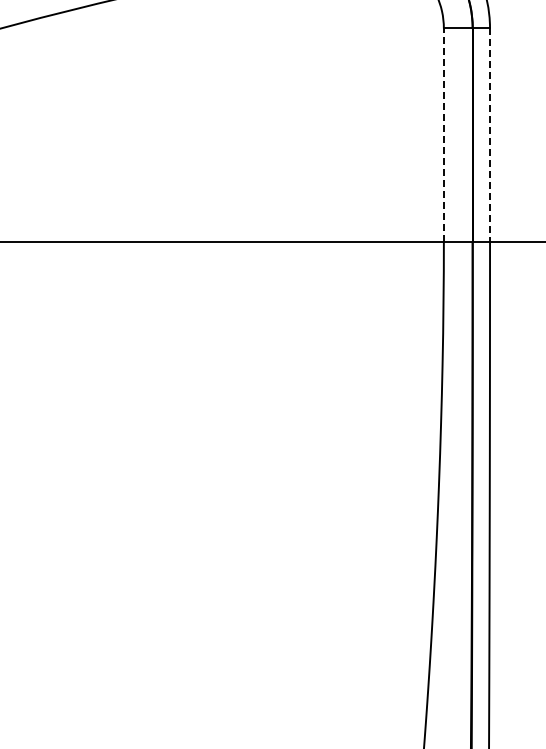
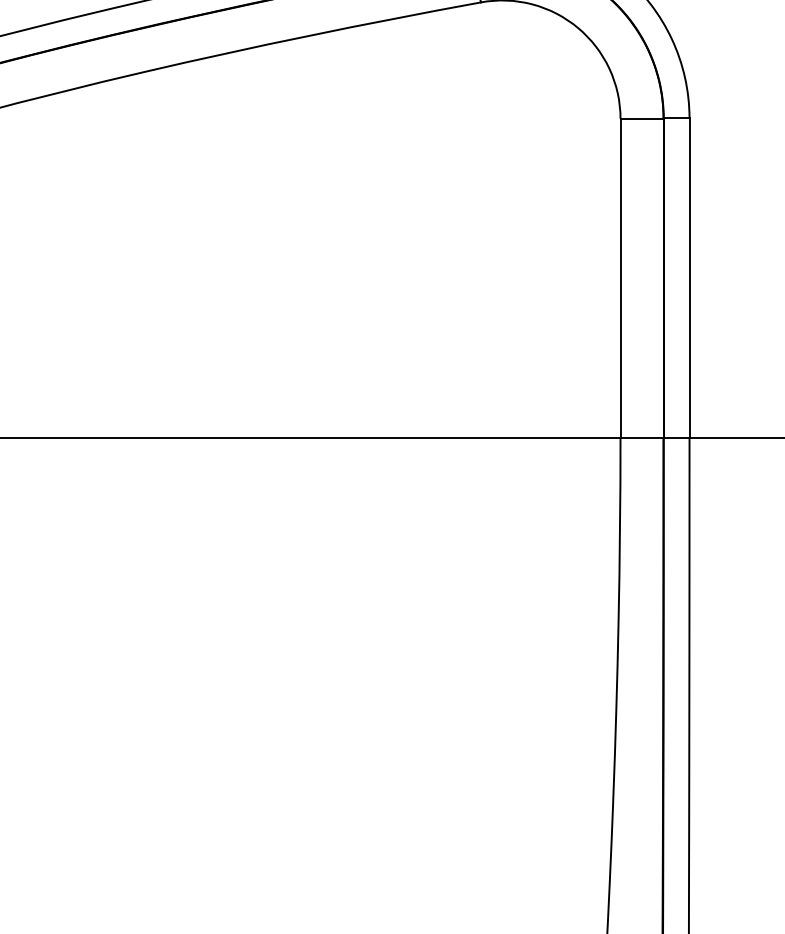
line: (490, 134) -> (690, 277), dashed -> solid
line: (443, 135) -> (619, 278), dashed -> solid

